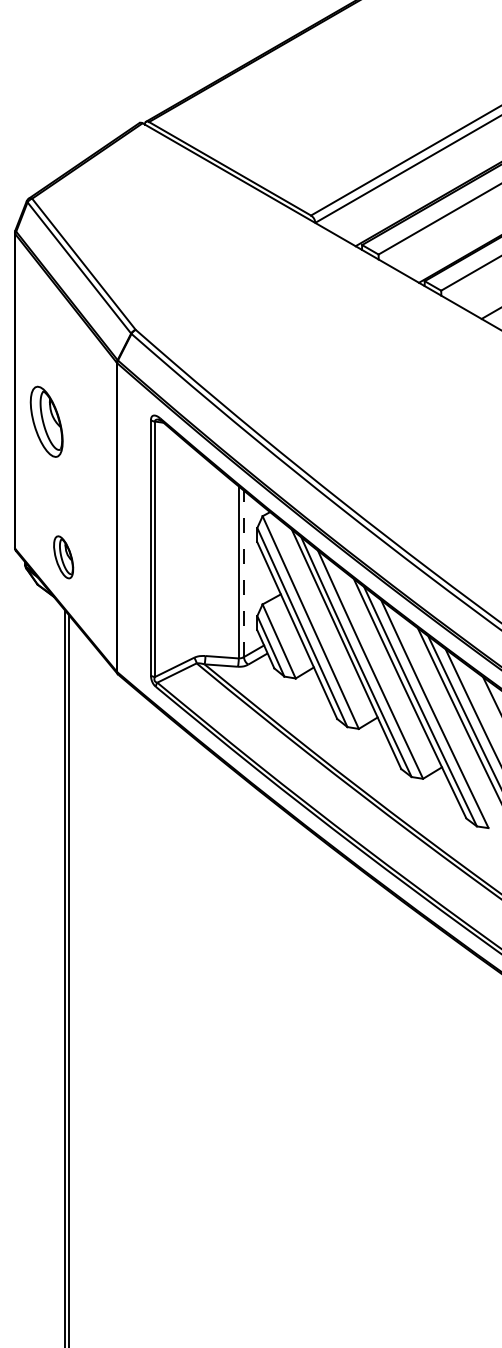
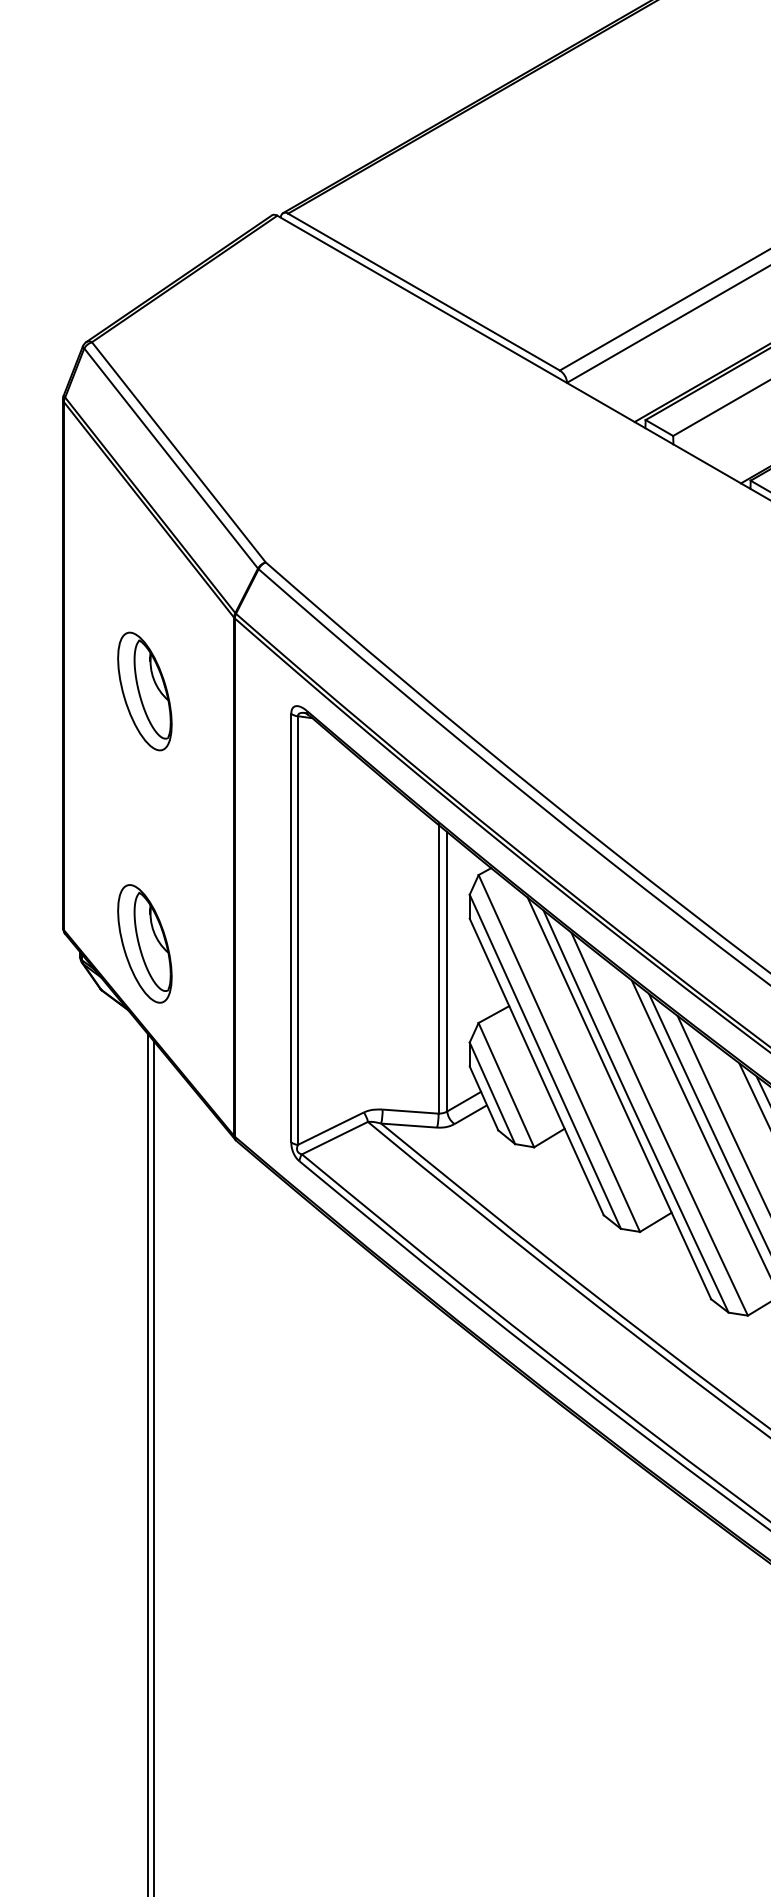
part: (46, 421) -> (144, 690), moved
part: (63, 557) -> (144, 944), size x1.67
line: (243, 573) -> (446, 971), dashed -> solid

